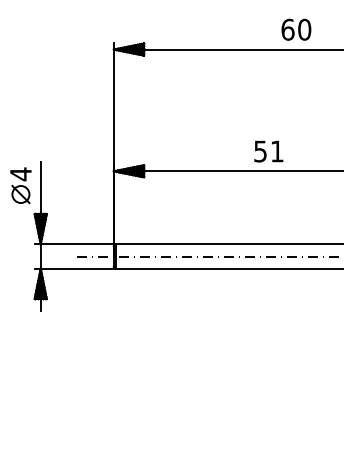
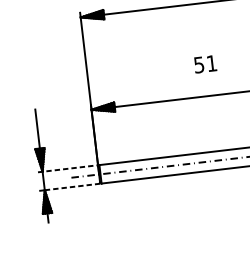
text: (268, 151) -> (205, 64), moved
part: (20, 185) -> (22, 128), removed
line: (74, 244) -> (68, 168), solid -> dashed
line: (77, 268) -> (72, 186), solid -> dashed

